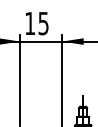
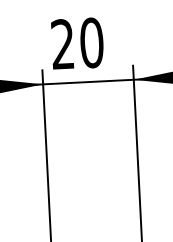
text: (36, 23) -> (76, 43), 15 -> 20

